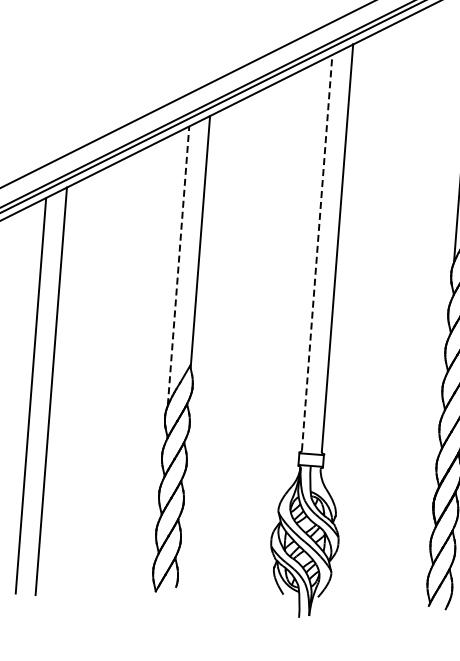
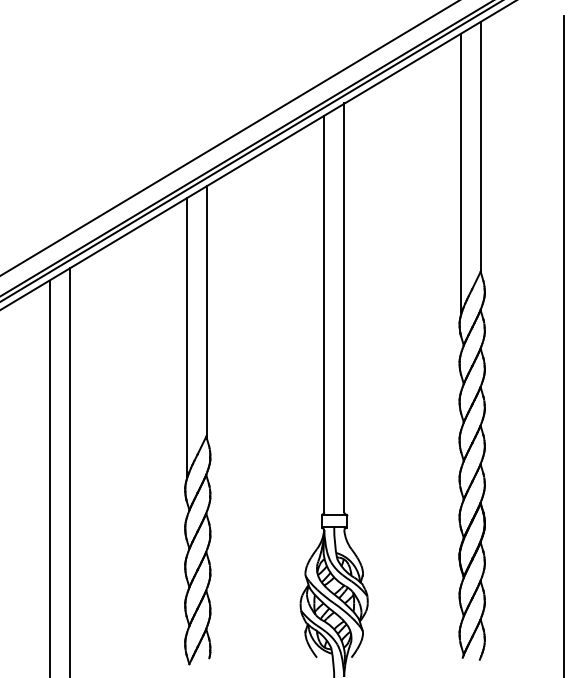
line: (317, 252) -> (324, 313), dashed -> solid
line: (178, 266) -> (187, 338), dashed -> solid

